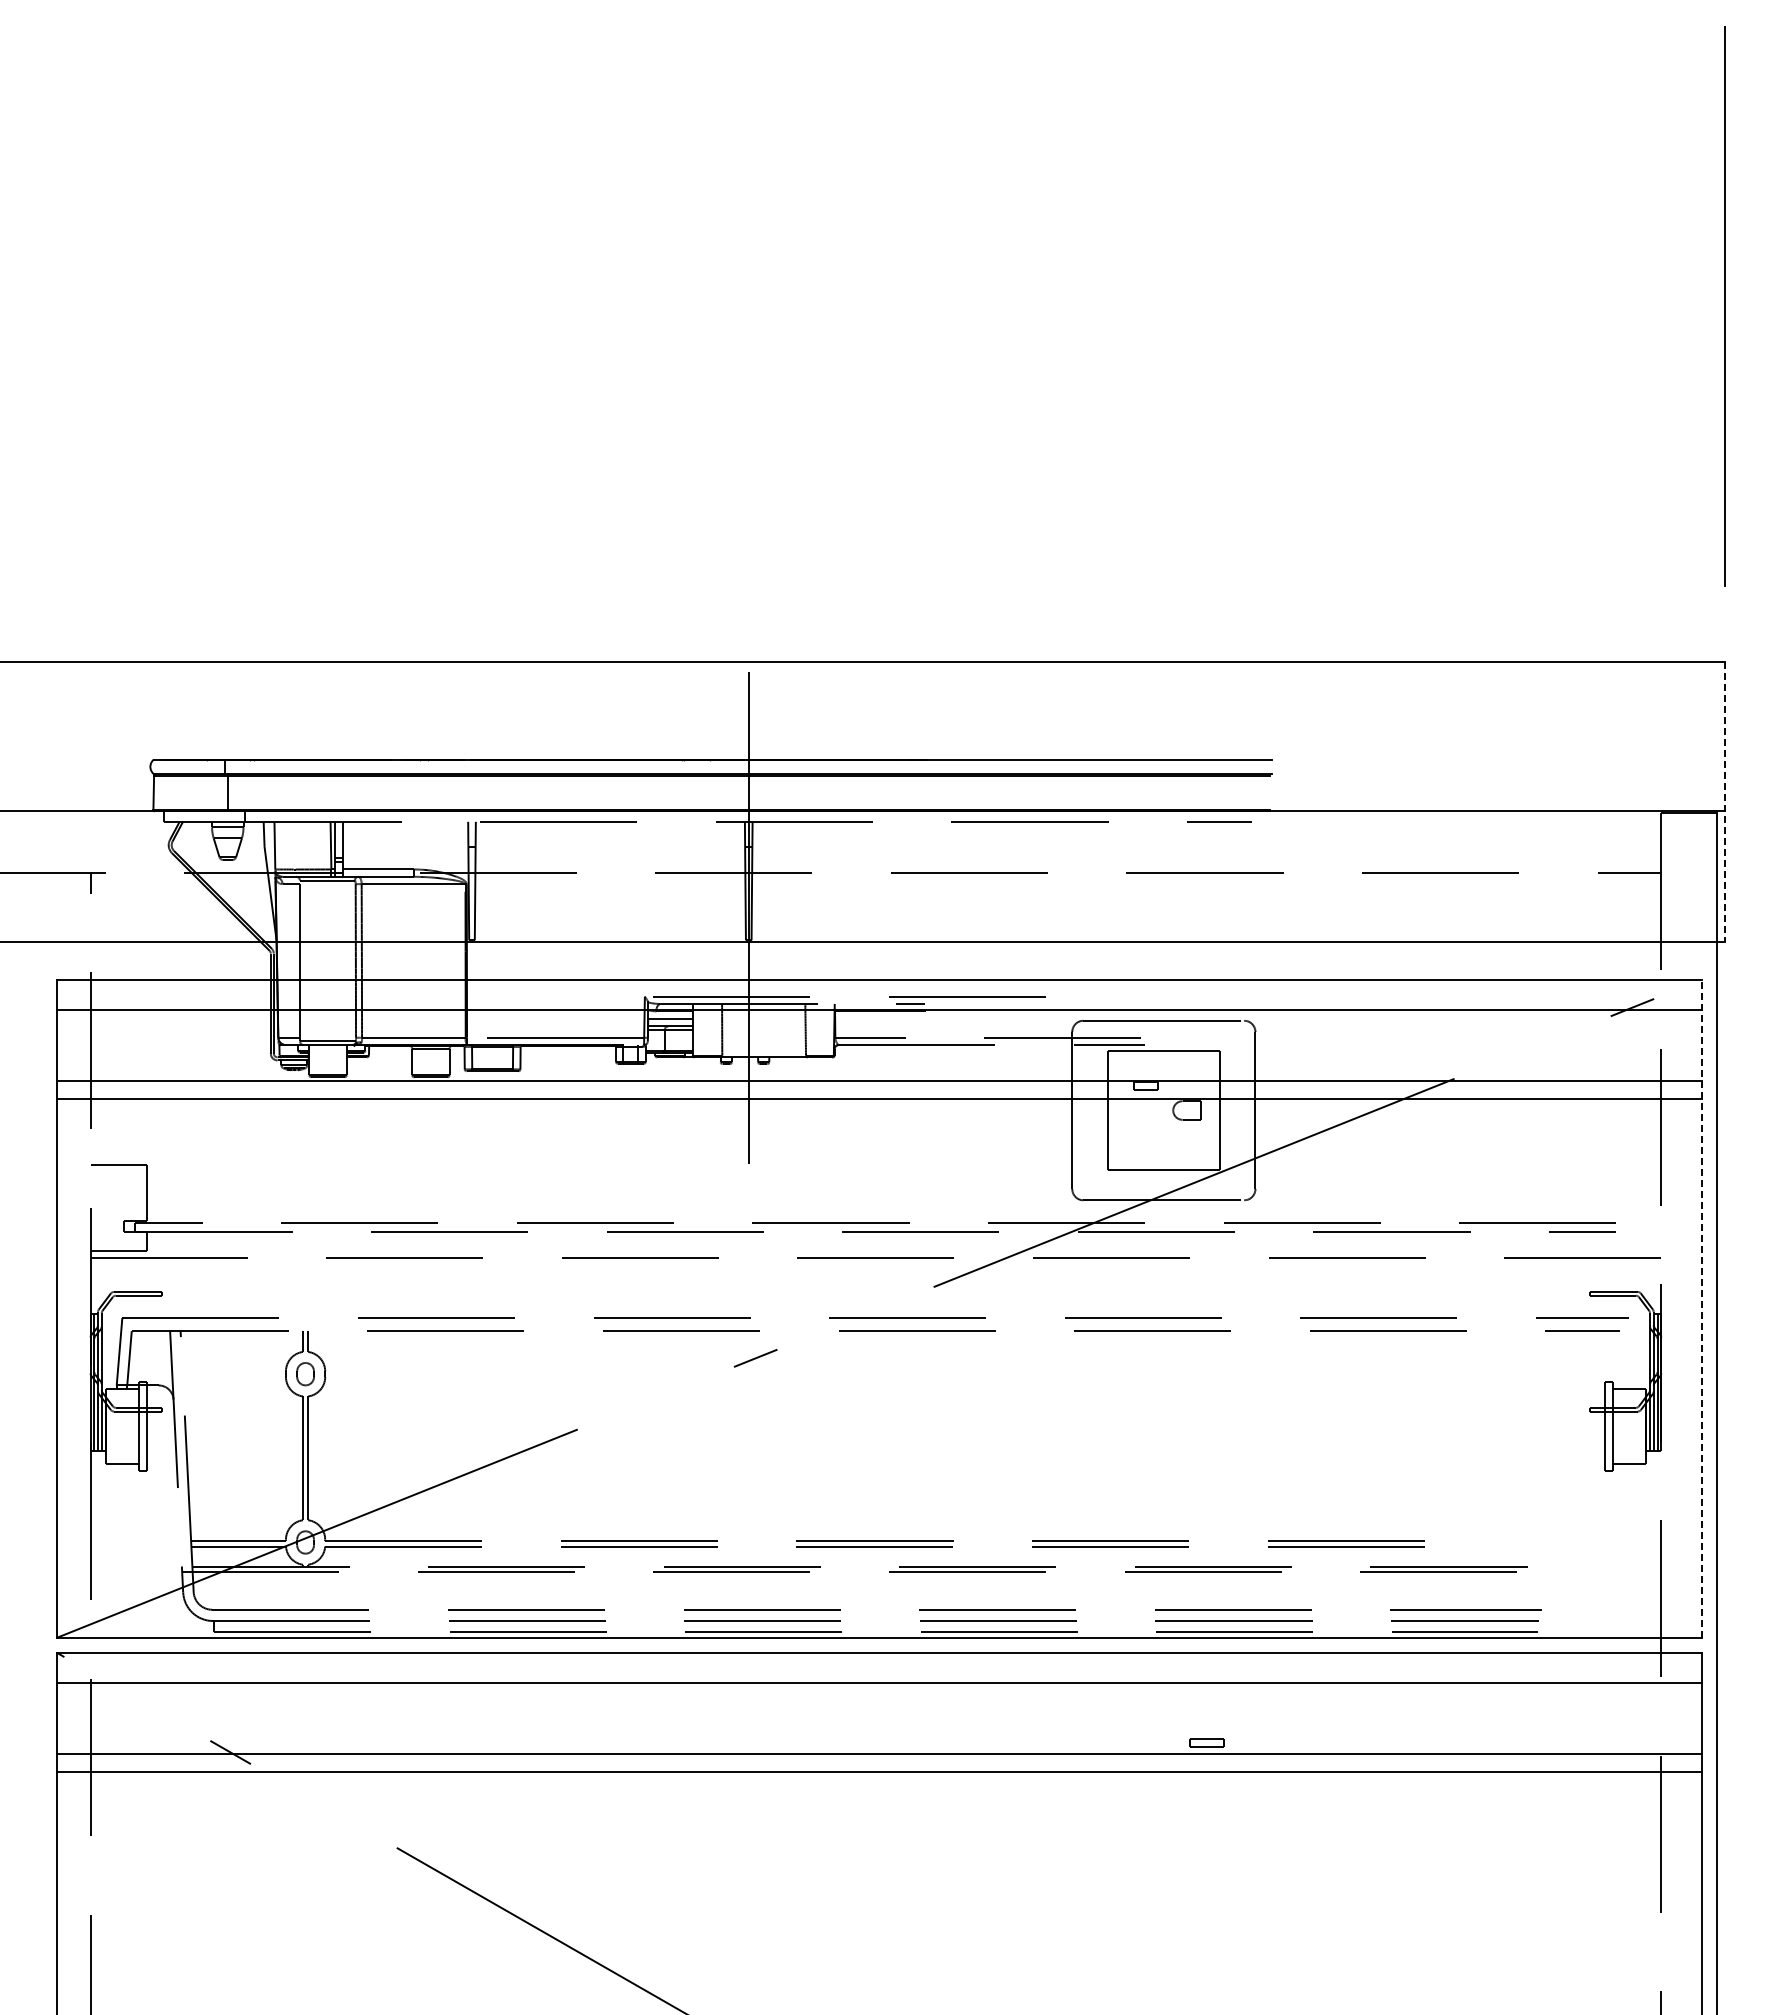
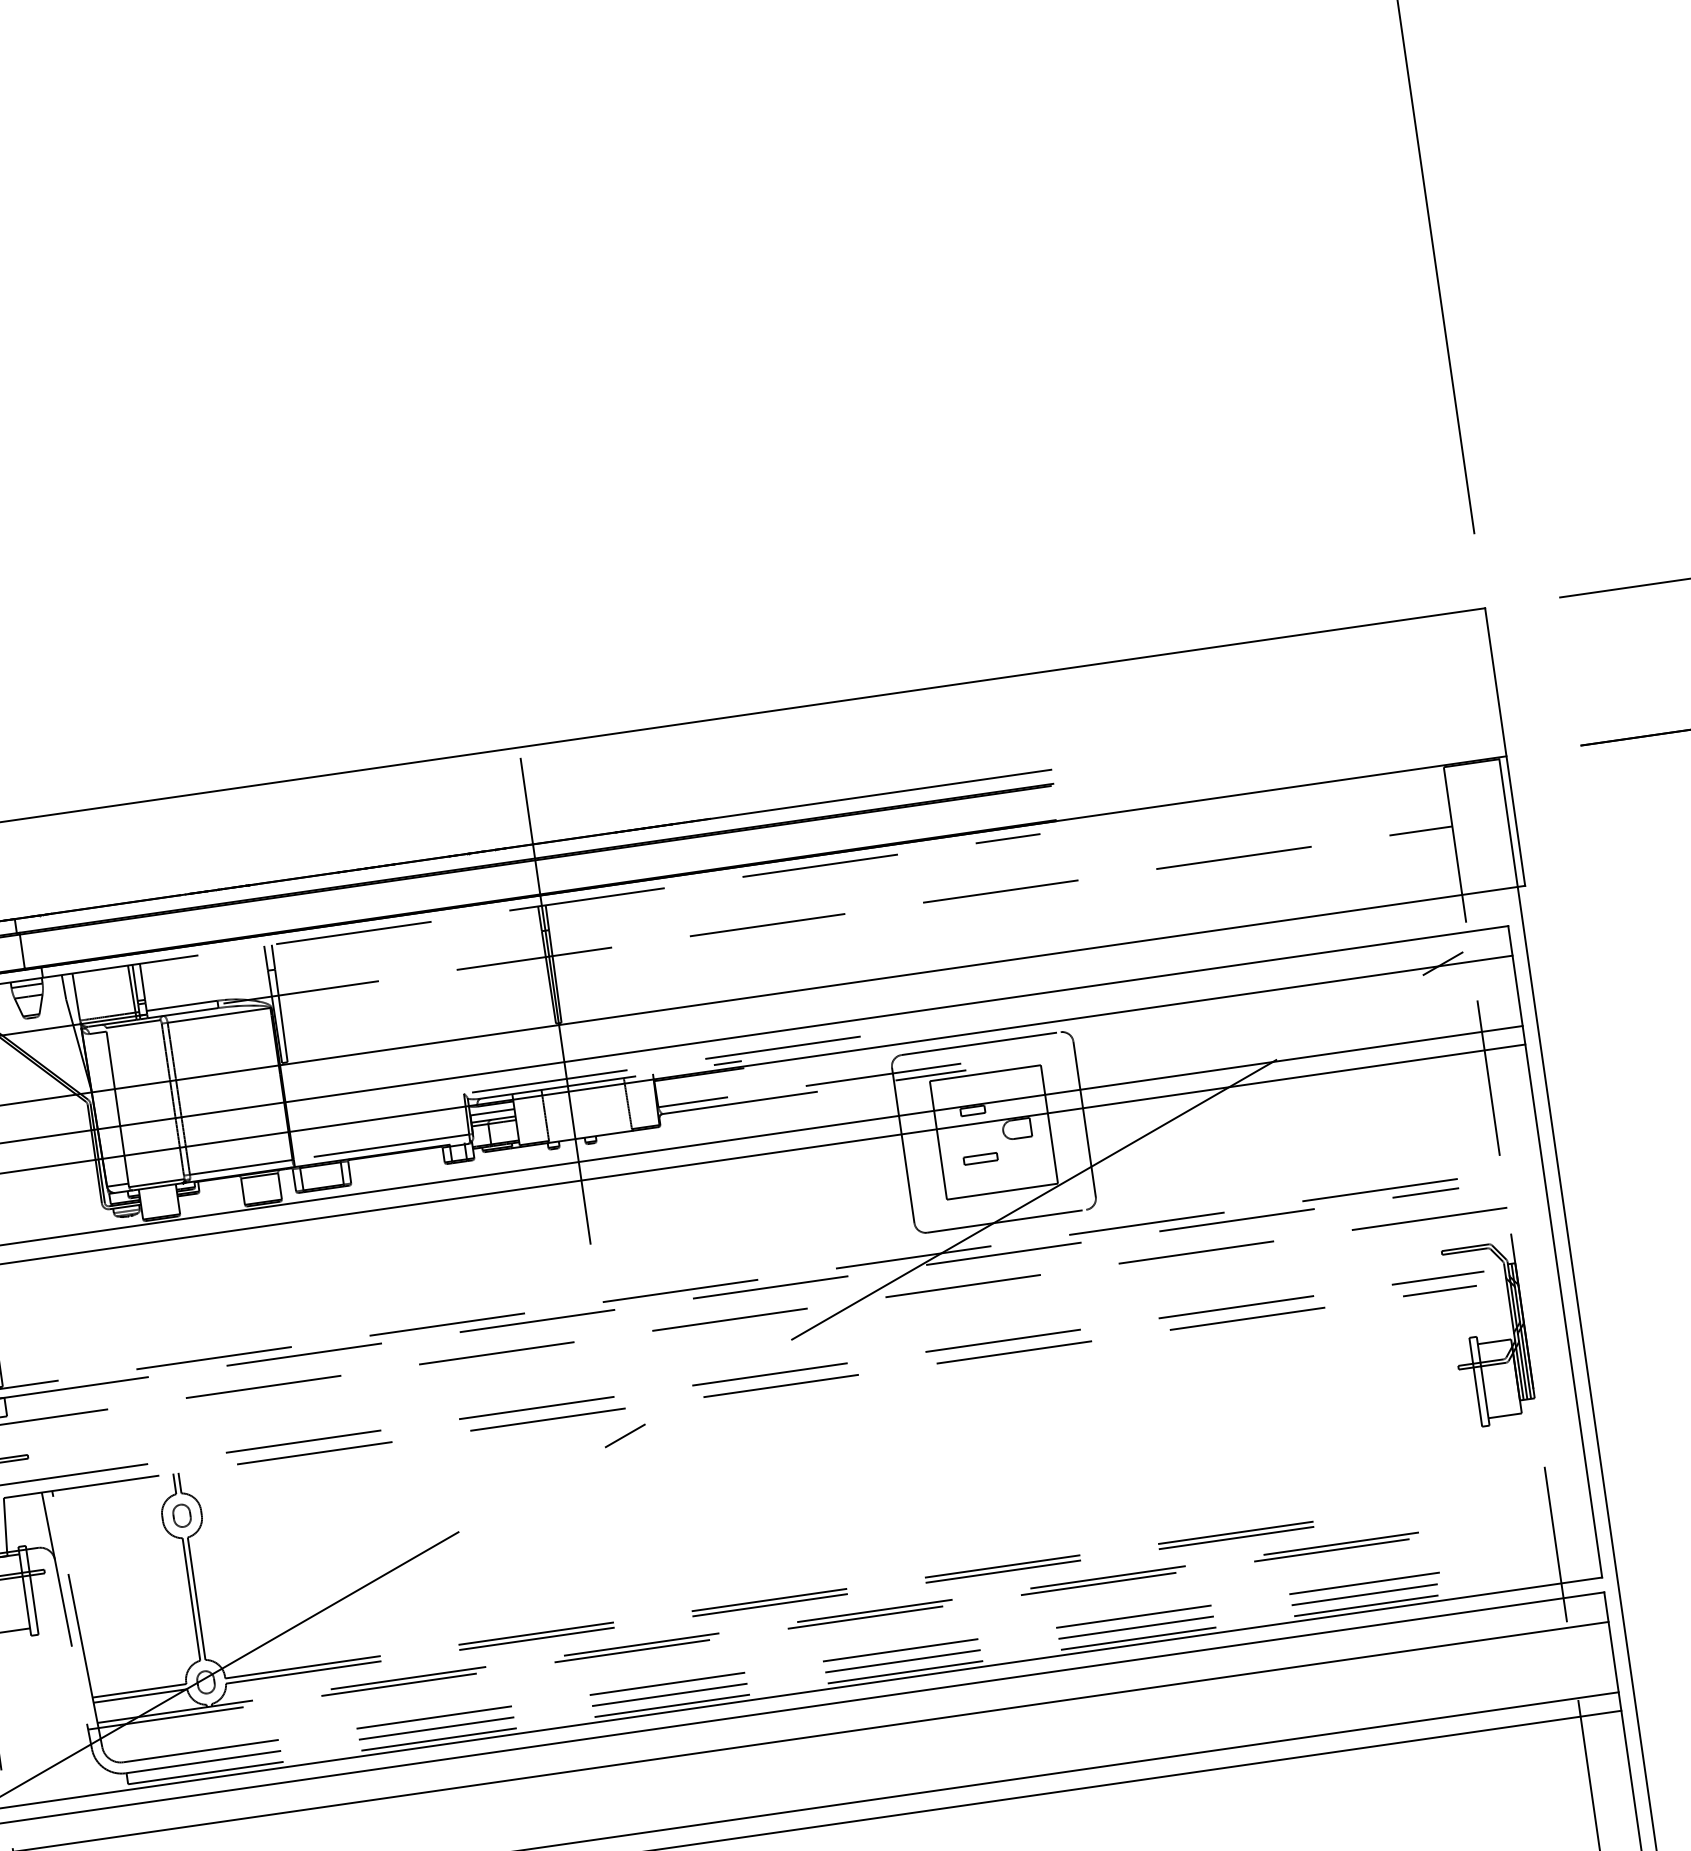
line: (1724, 802) -> (1504, 747), dashed -> solid
line: (1702, 1308) -> (1555, 1251), dashed -> solid
part: (1206, 1742) -> (980, 1158), moved

